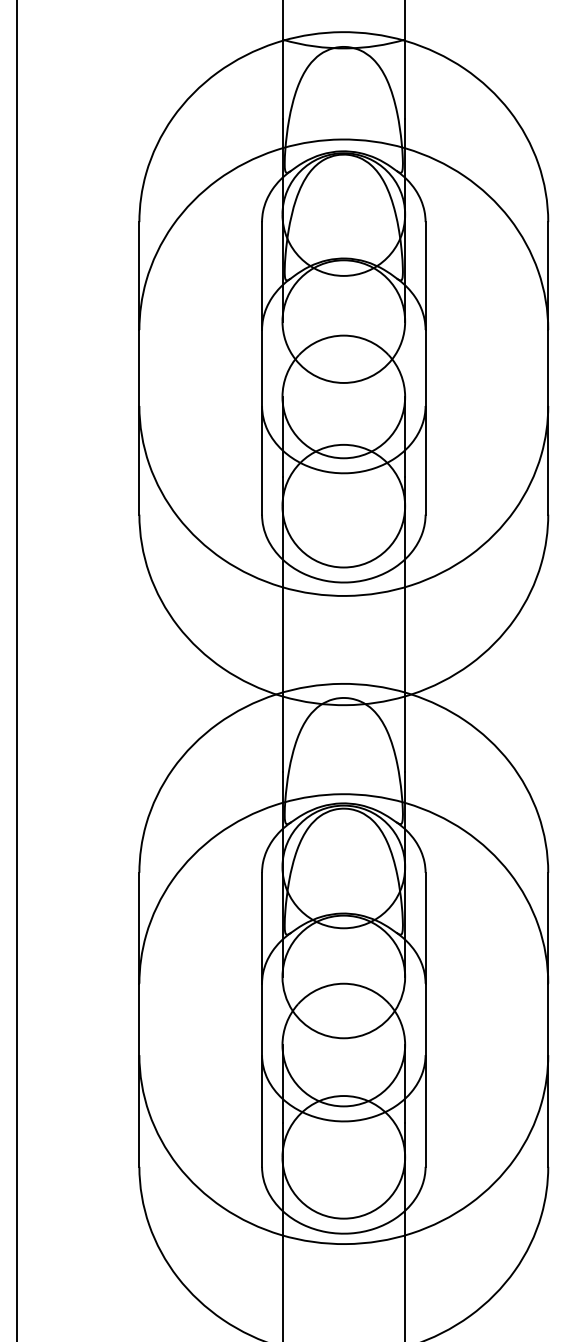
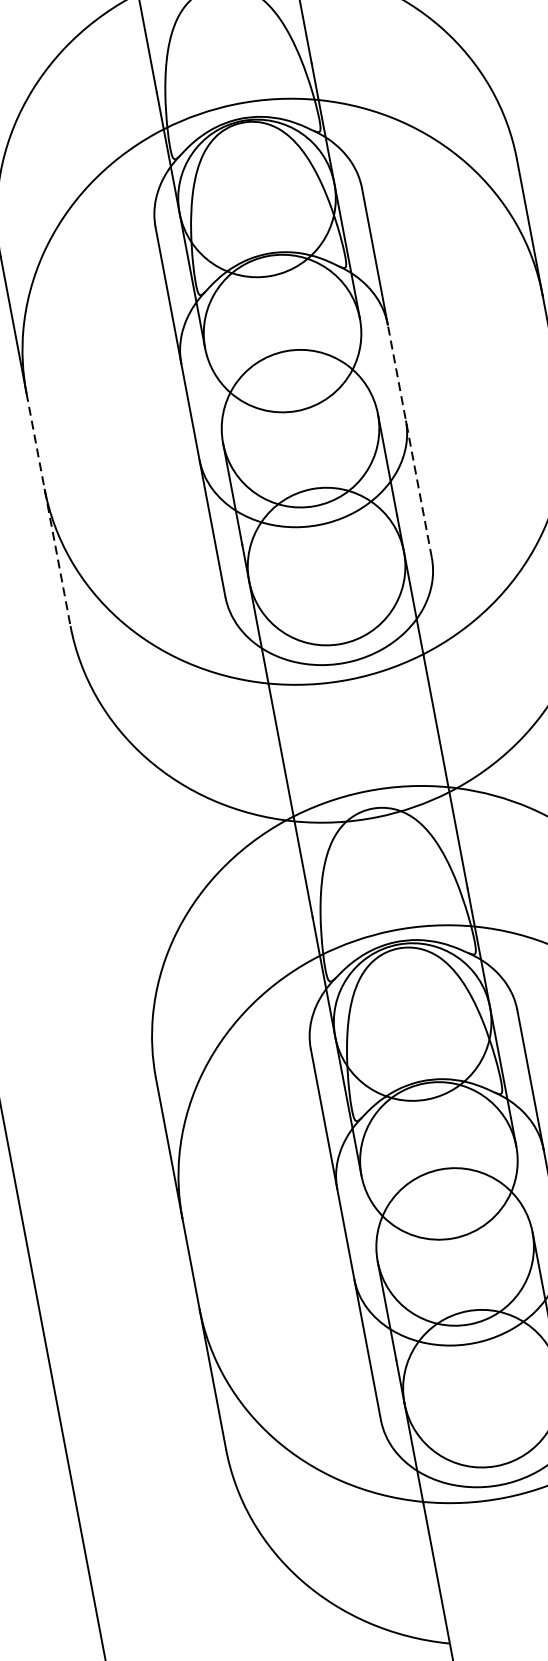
line: (425, 421) -> (409, 440), solid -> dashed
line: (139, 422) -> (48, 509), solid -> dashed

